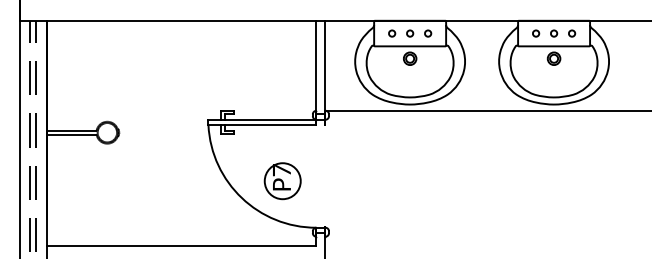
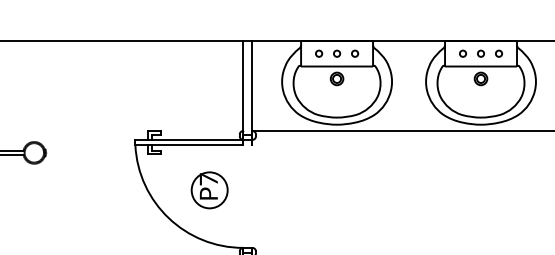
part: (282, 181) -> (209, 190), moved

